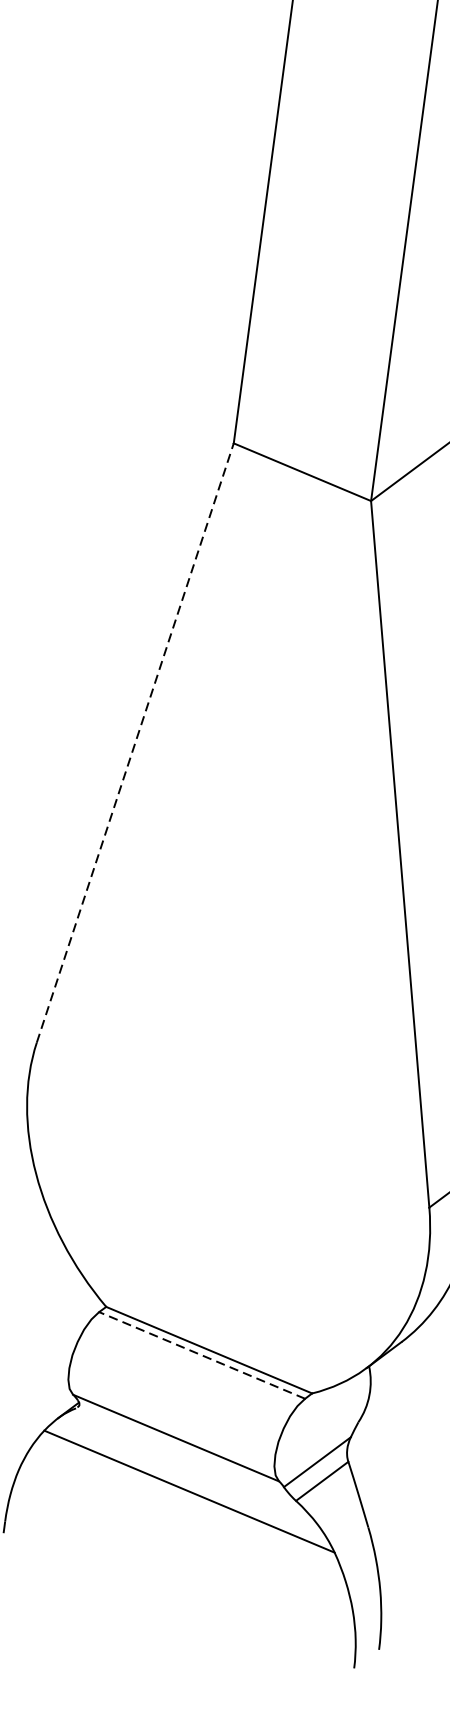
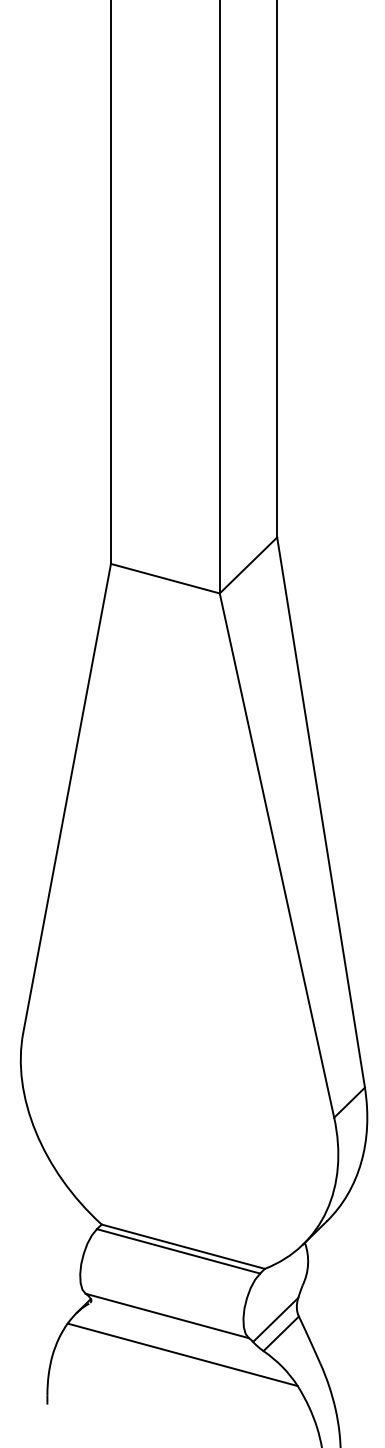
line: (135, 742) -> (67, 798), dashed -> solid
line: (202, 1355) -> (178, 1251), dashed -> solid

